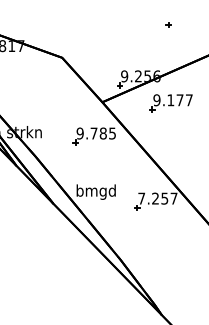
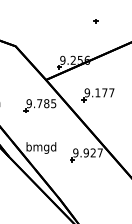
part: (170, 103) -> (97, 95), moved
text: (153, 198) -> (84, 152), 7.257 -> 9.927

